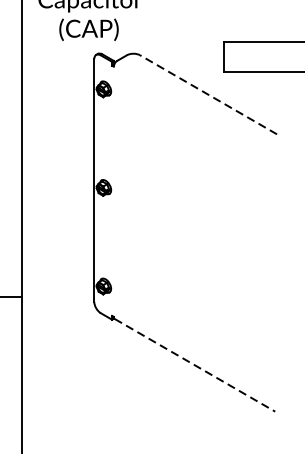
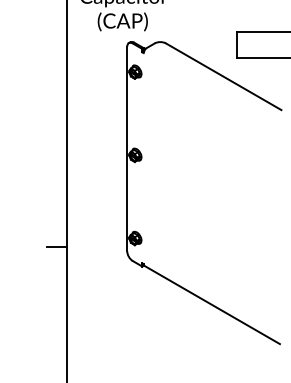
line: (208, 94) -> (223, 76), dashed -> solid
line: (195, 365) -> (212, 305), dashed -> solid

